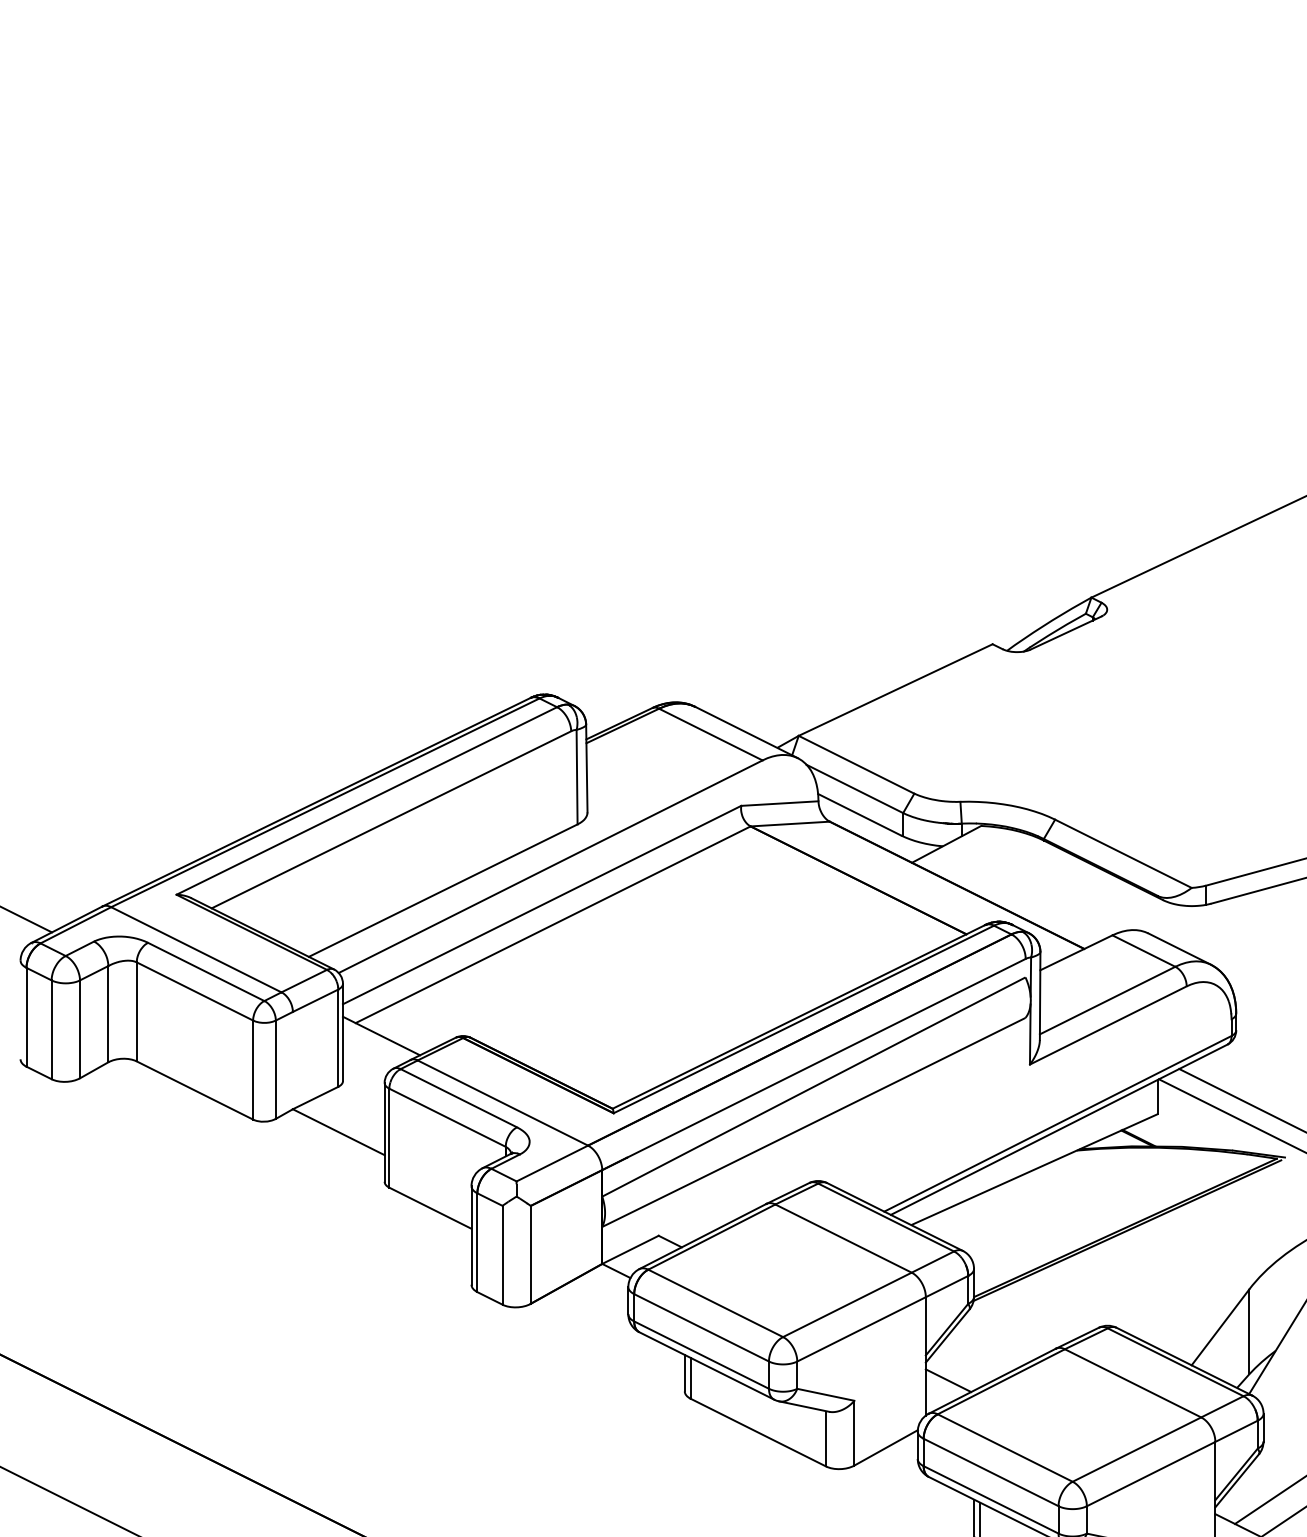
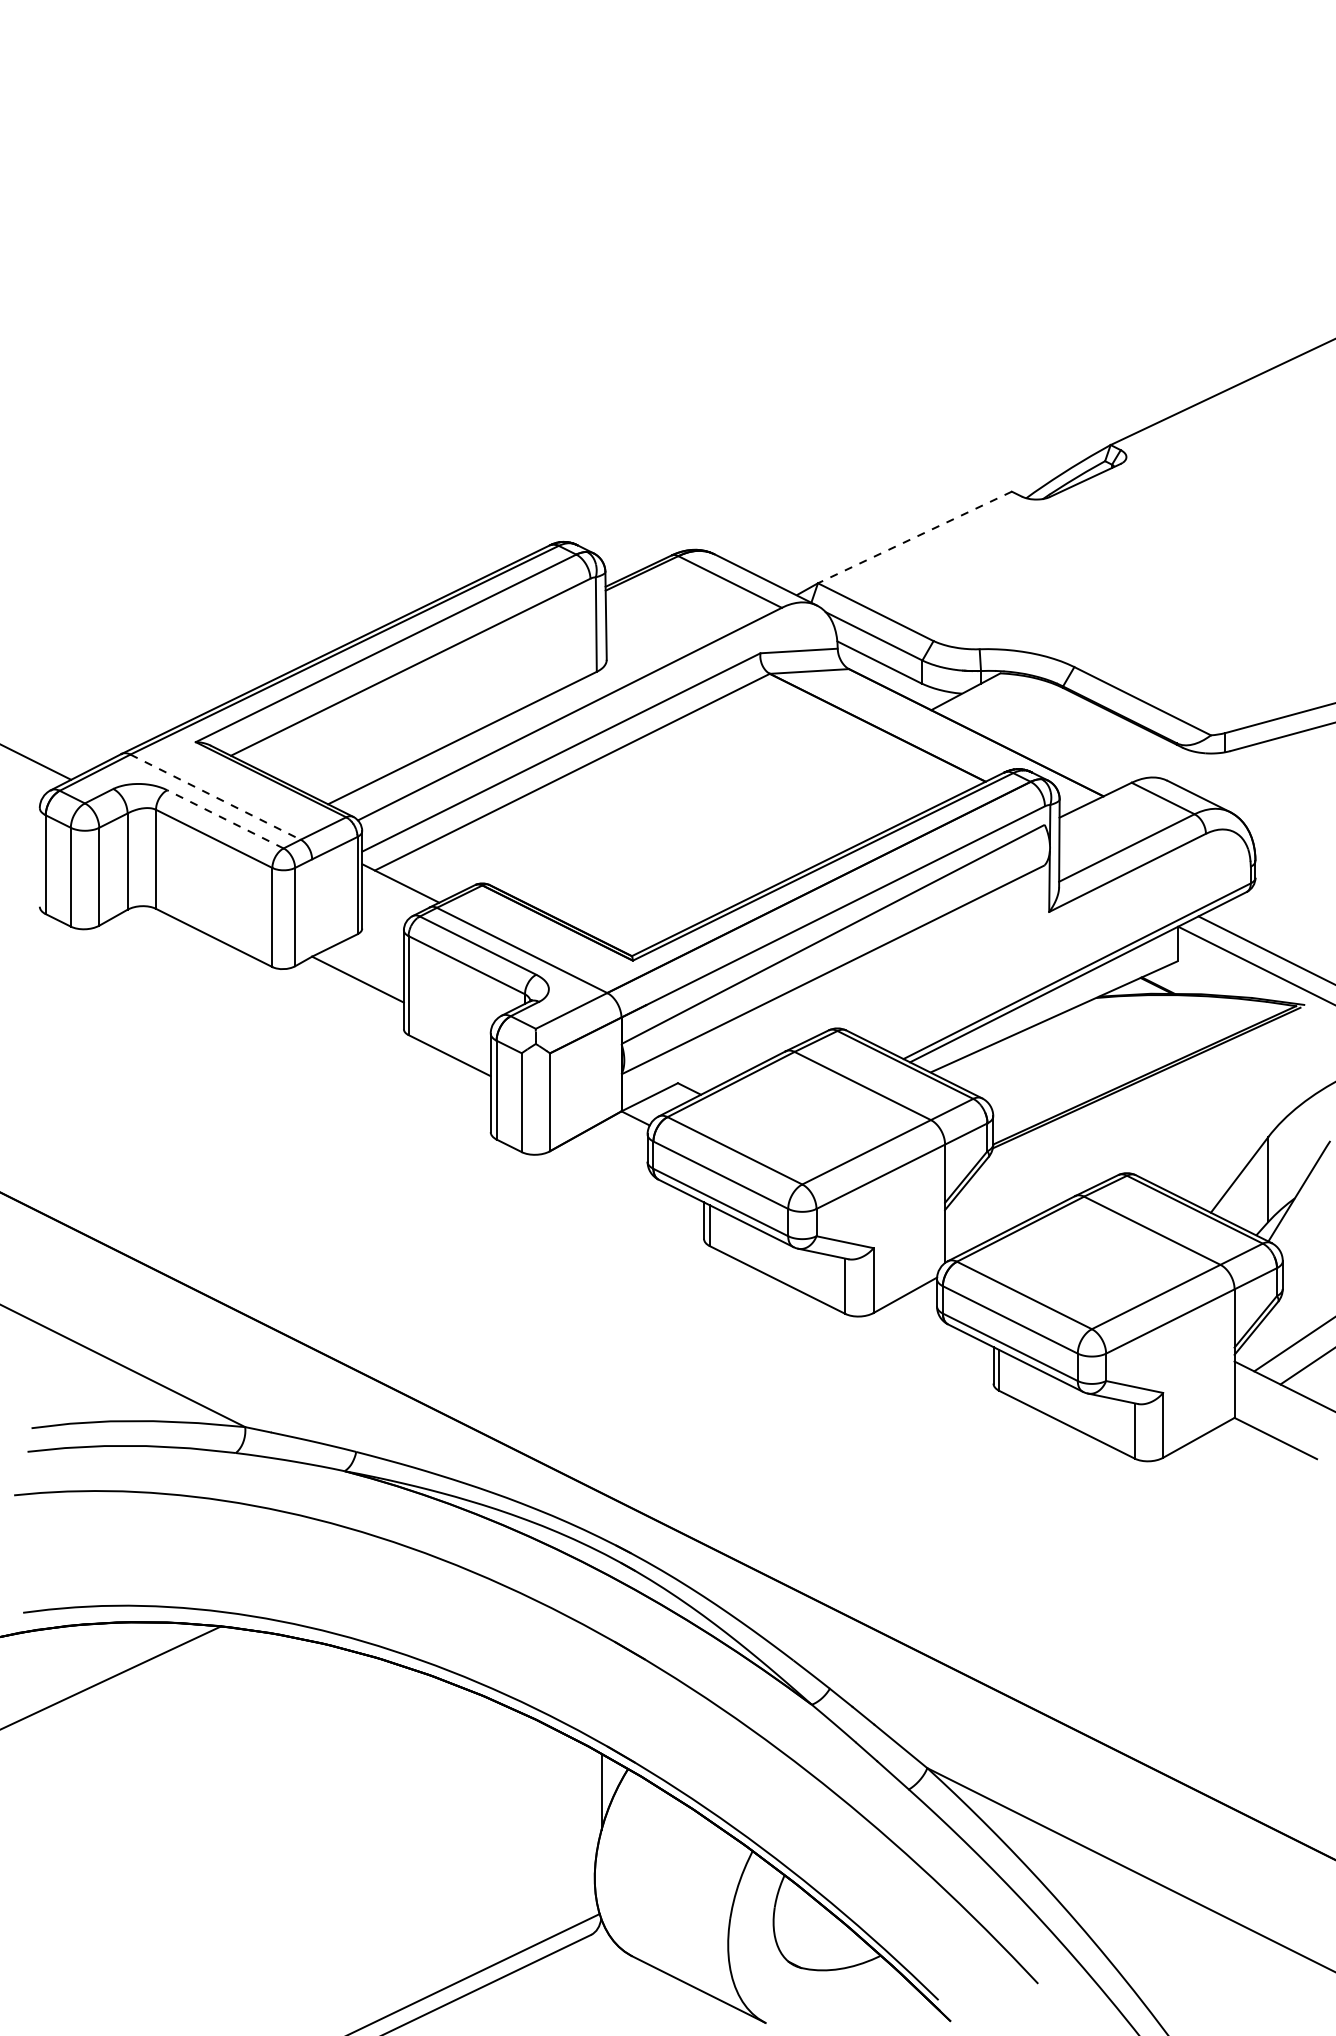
line: (895, 690) -> (914, 537), solid -> dashed
line: (197, 950) -> (216, 797), solid -> dashed
line: (206, 972) -> (225, 819), solid -> dashed
line: (948, 1380) -> (967, 1227), removed

